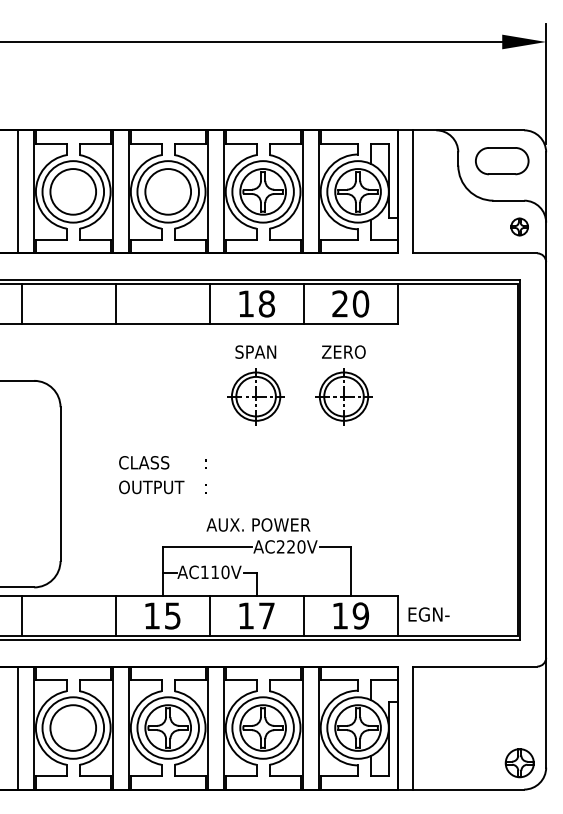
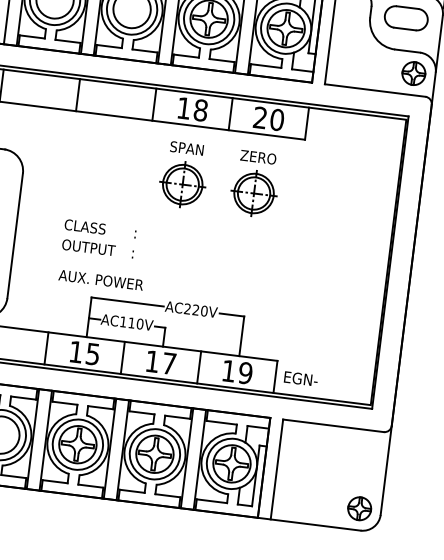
part: (519, 226) -> (413, 73), size x1.67
text: (258, 524) -> (101, 279), moved

